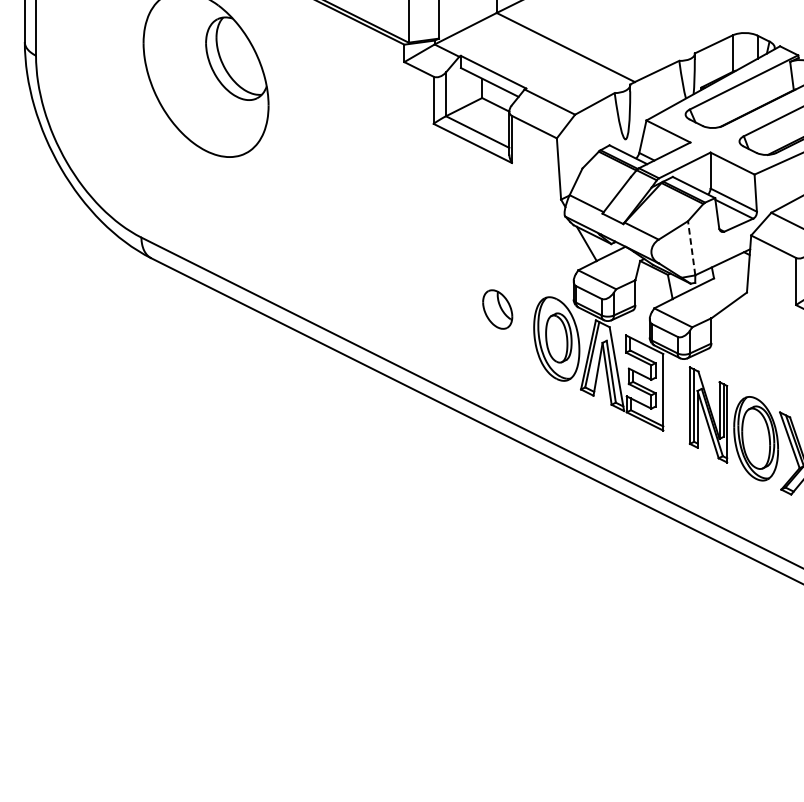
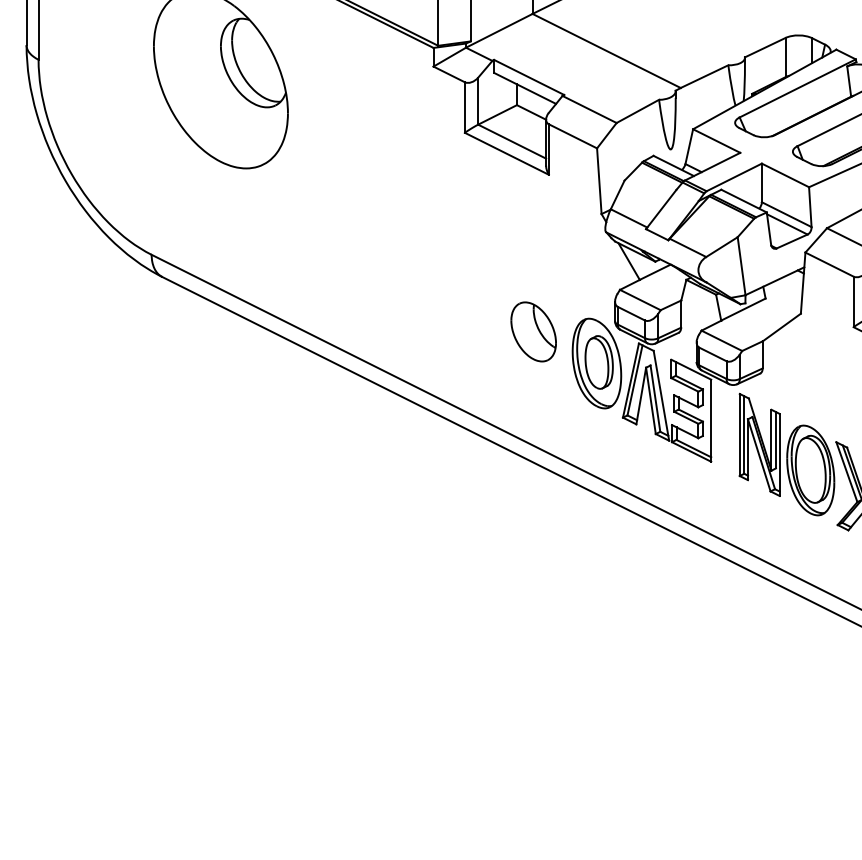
line: (691, 247) -> (741, 265), dashed -> solid
part: (497, 309) -> (533, 331), size x1.43

